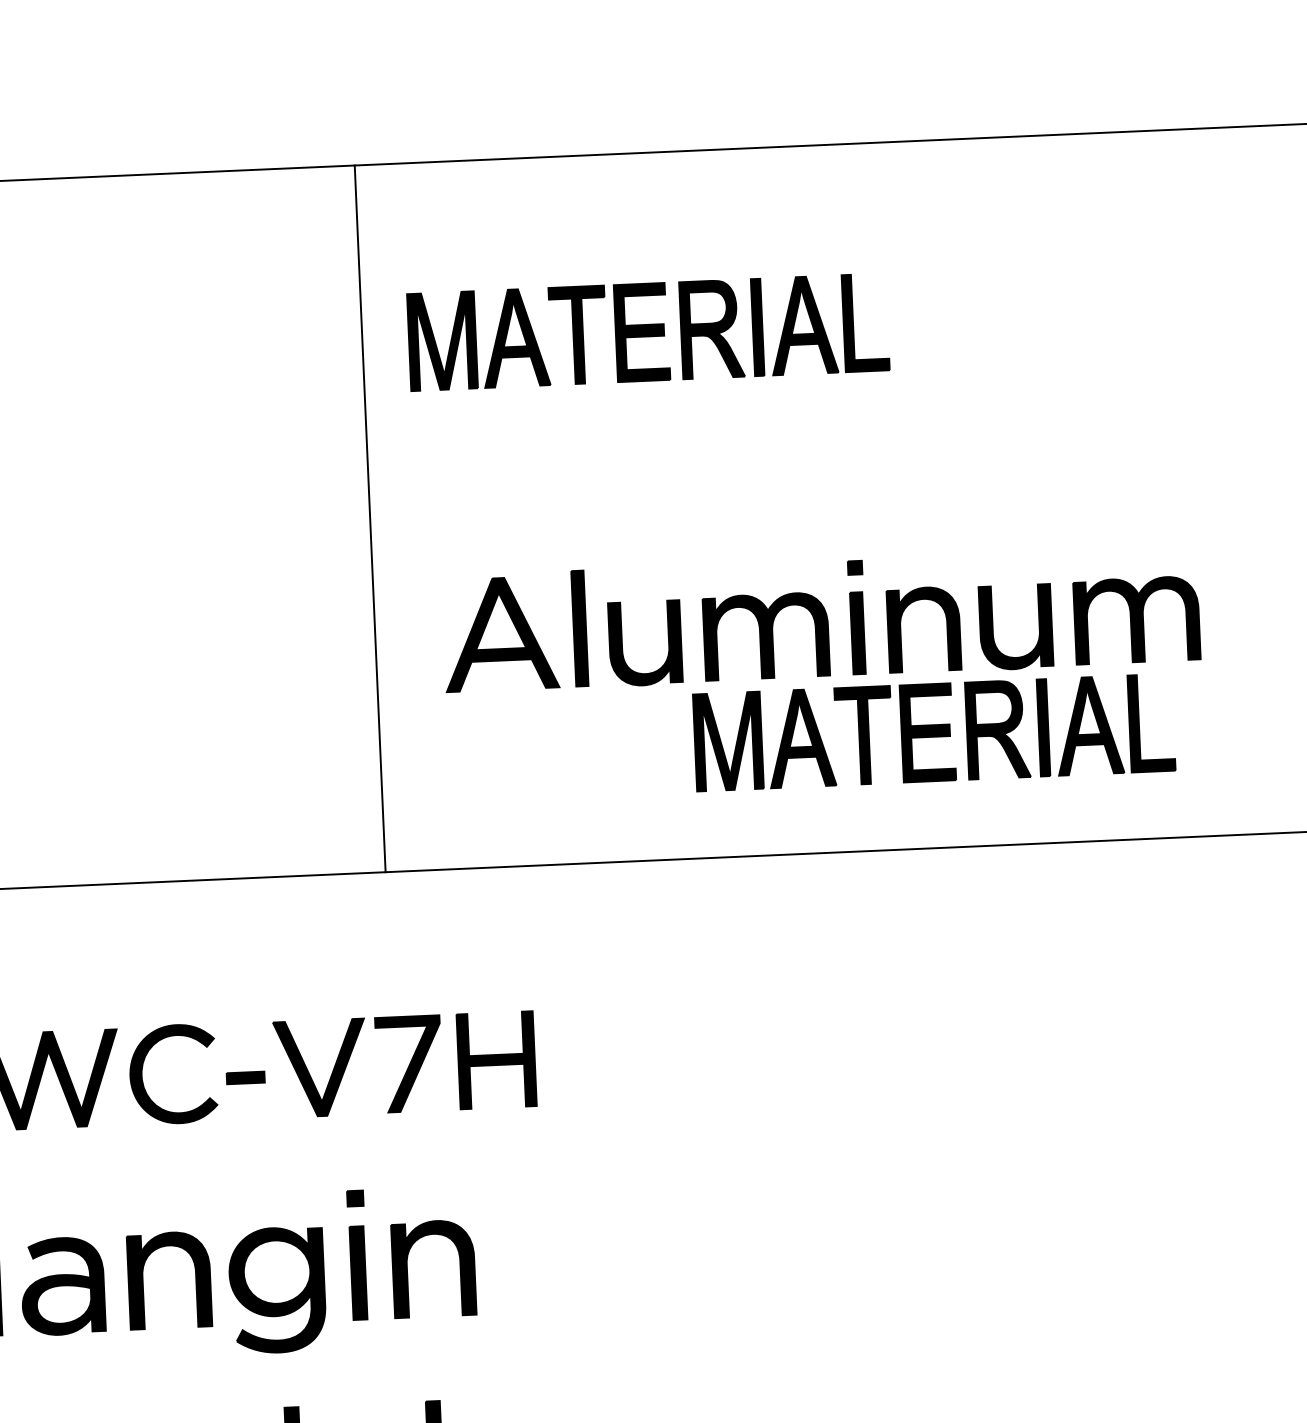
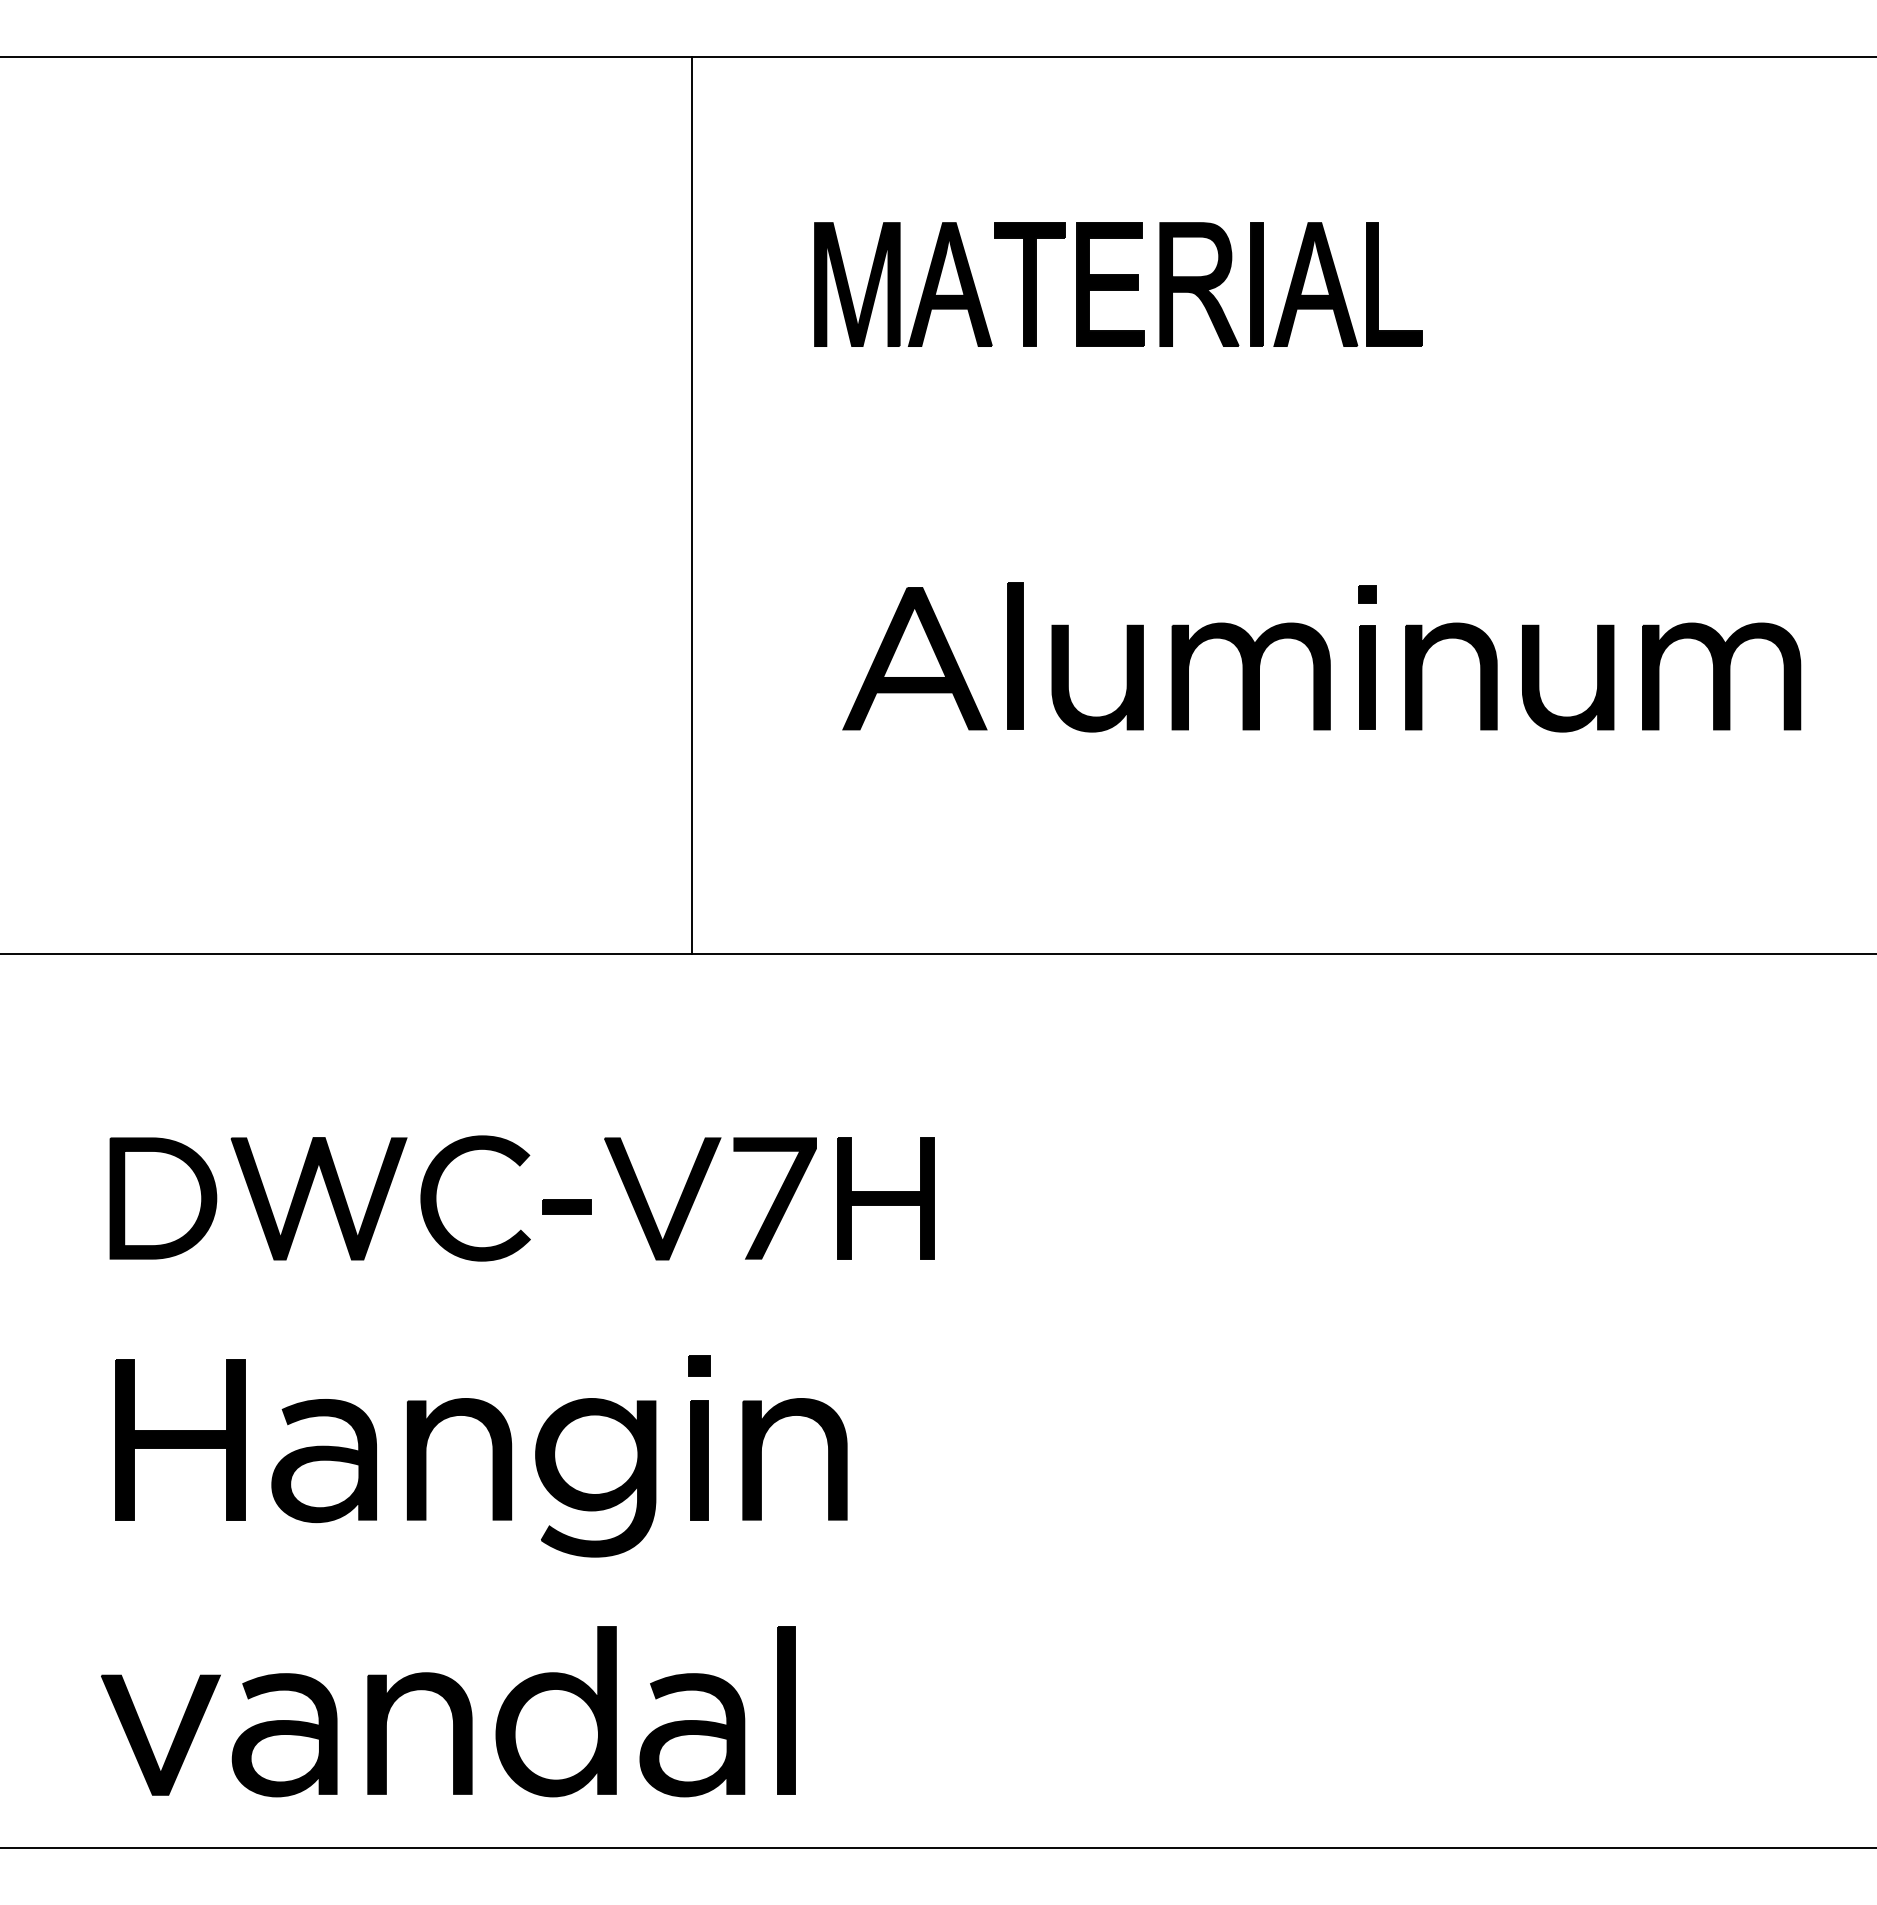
line: (369, 518) -> (691, 505), moved
part: (934, 732) -> (1458, 807), removed

